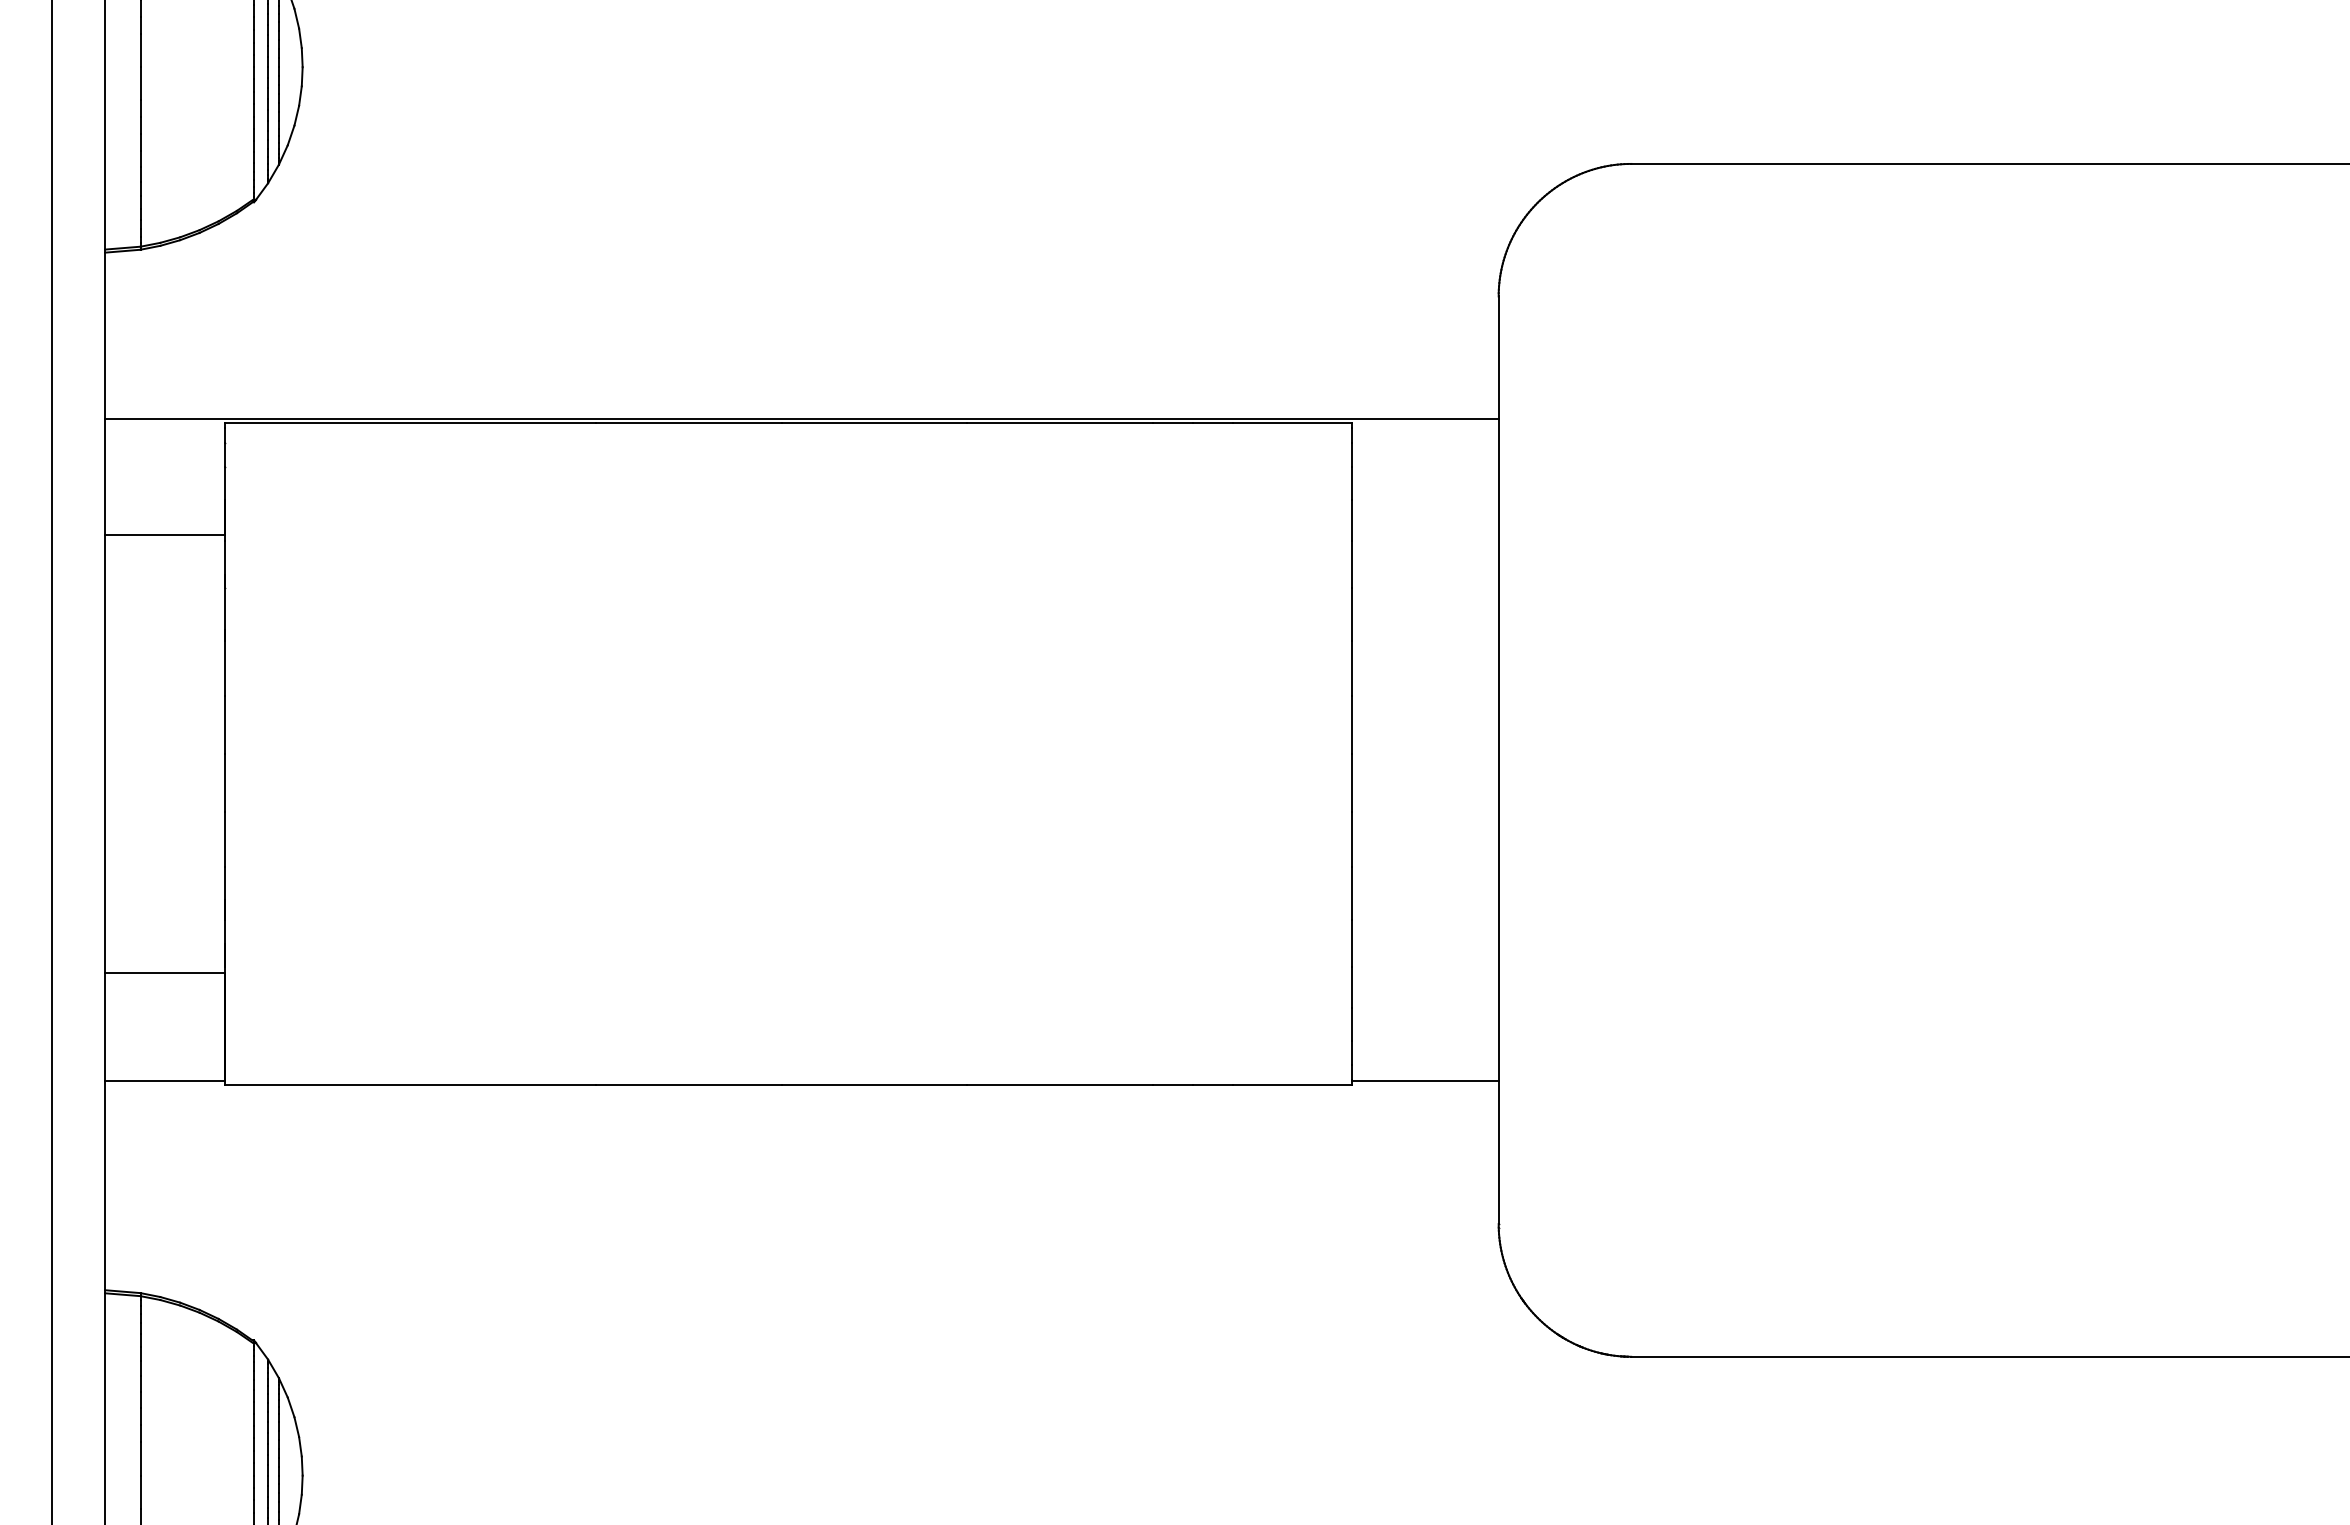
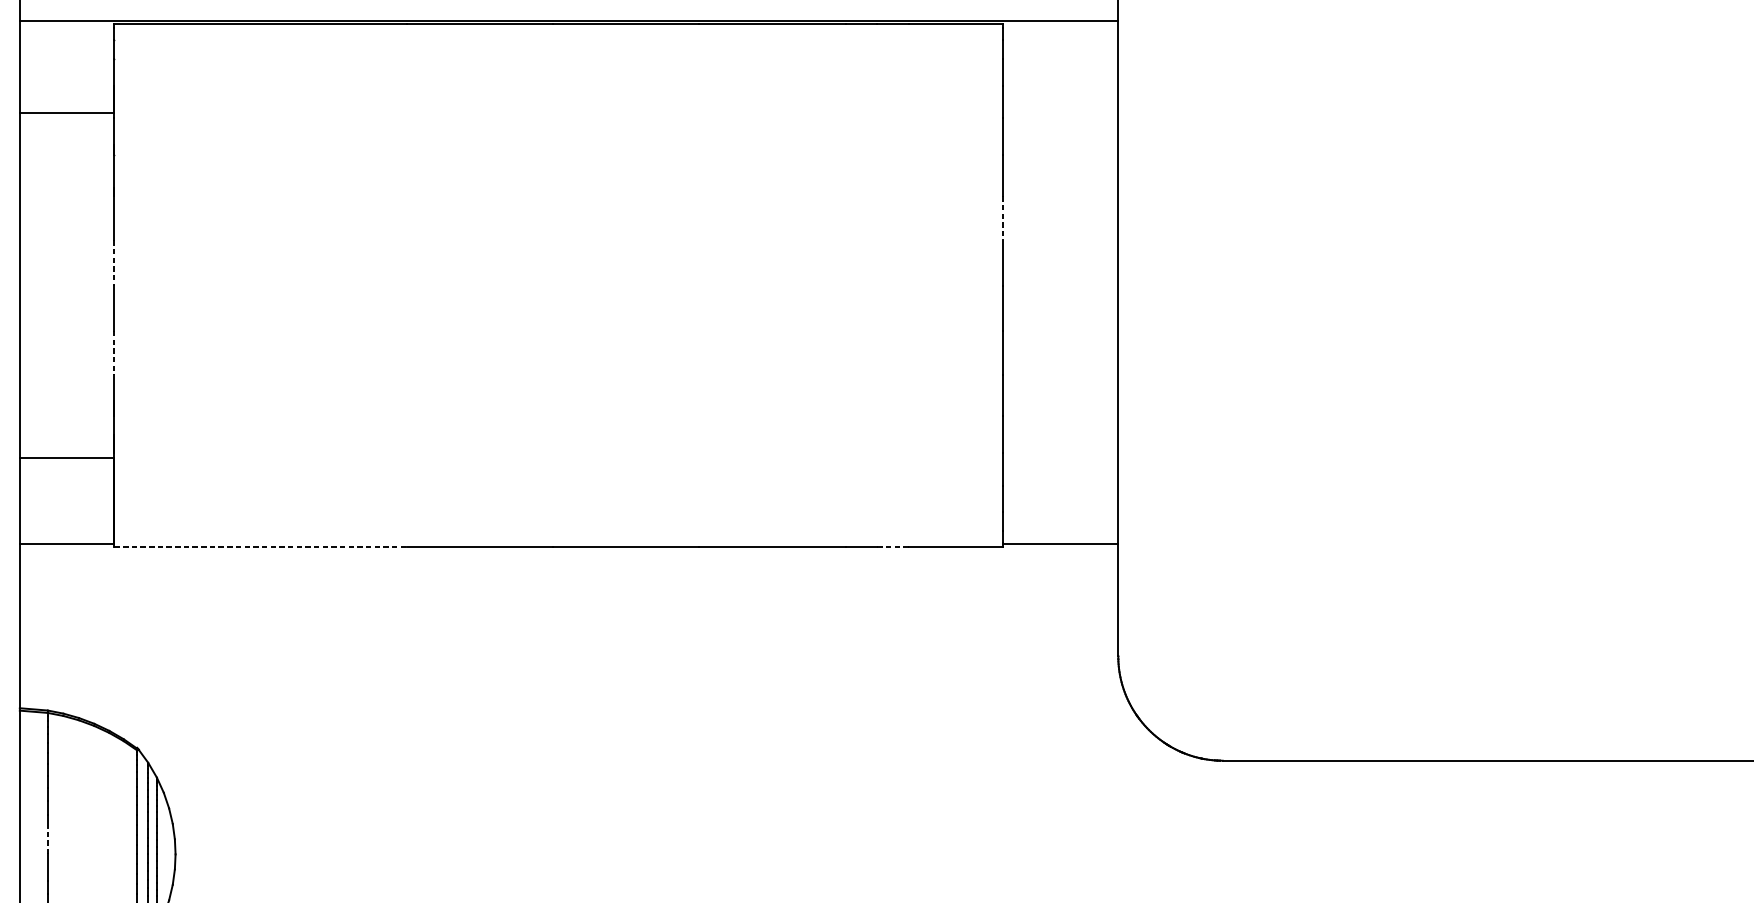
line: (1351, 668) -> (1002, 218), solid -> dashed
line: (225, 725) -> (114, 263), solid -> dashed
line: (225, 839) -> (114, 352), solid -> dashed
line: (410, 1085) -> (260, 546), solid -> dashed
line: (1212, 1085) -> (892, 546), solid -> dashed
line: (140, 1459) -> (47, 841), solid -> dashed

